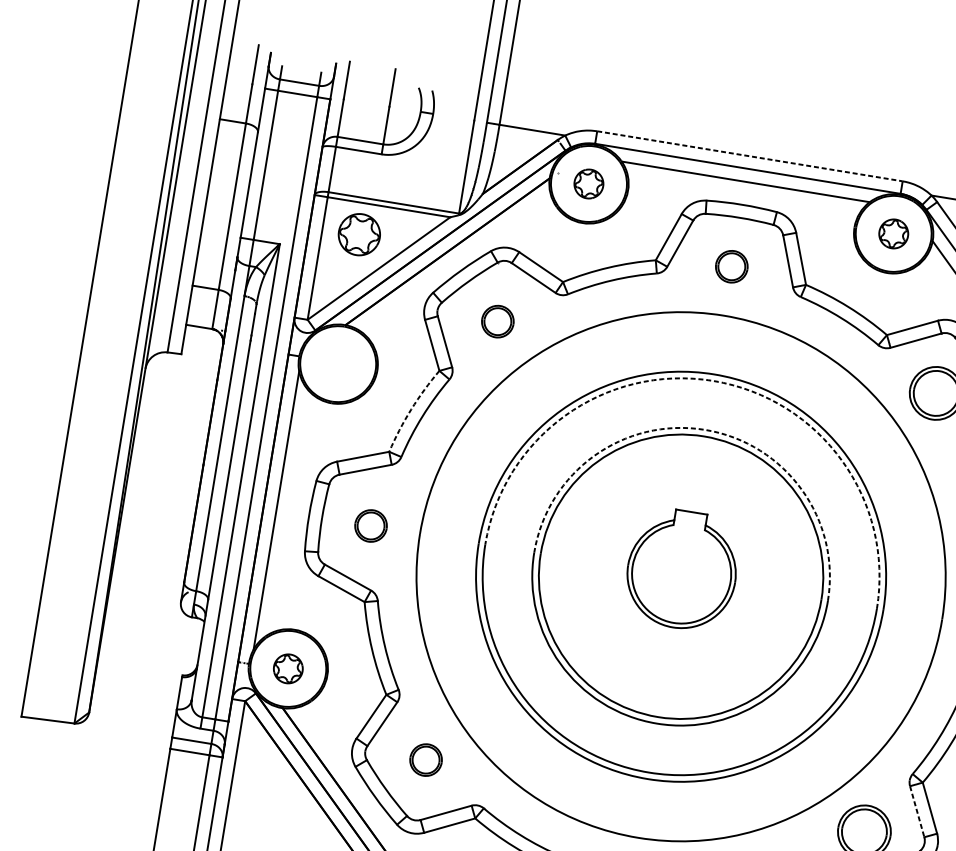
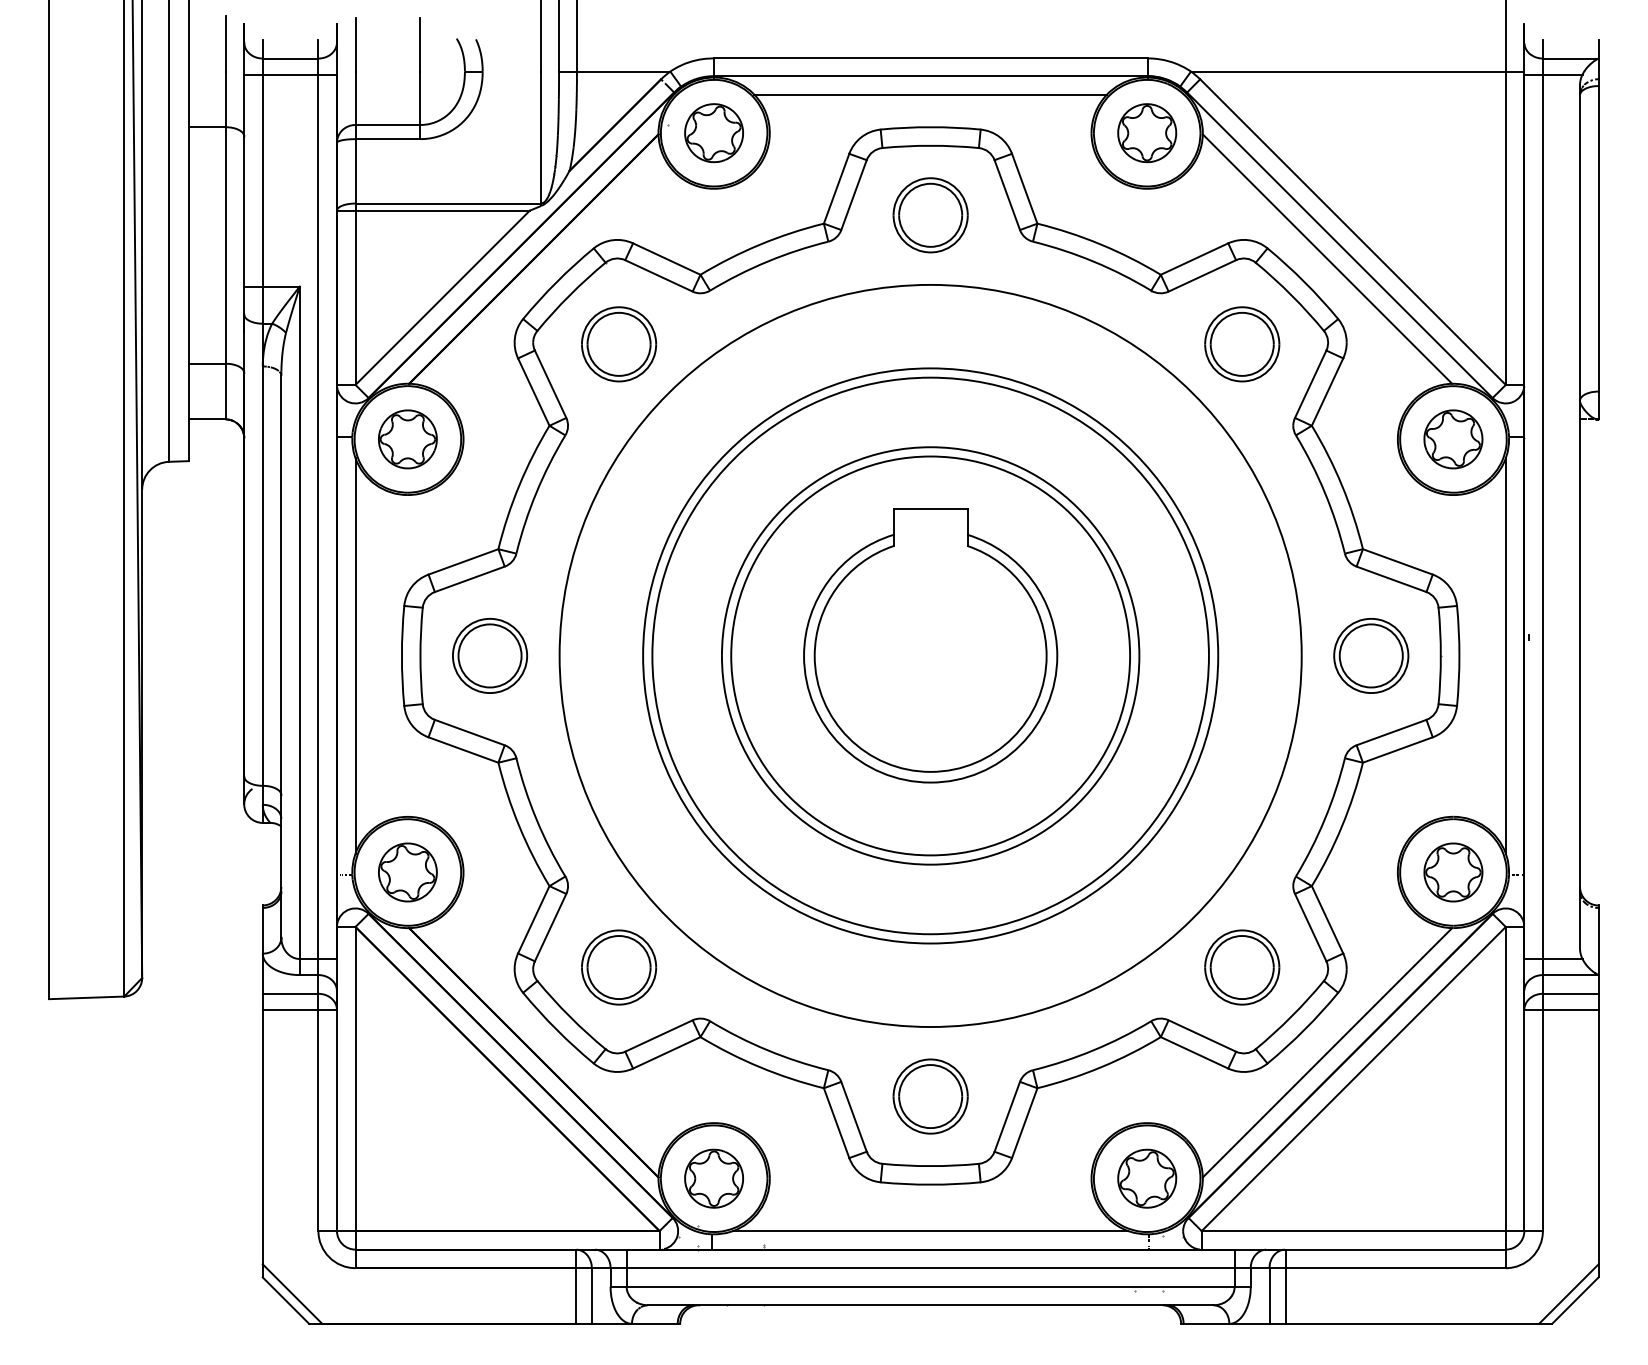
line: (750, 156) -> (931, 58), dashed -> solid
part: (588, 184) -> (713, 133), size x1.43
part: (359, 234) -> (407, 439), moved
part: (893, 234) -> (1147, 133), size x1.43
part: (731, 266) -> (930, 215), size x1.67
part: (498, 321) -> (619, 344), size x1.67
arc: (713, 380) -> (930, 377), dashed -> solid
arc: (411, 409) -> (519, 485), dashed -> solid
arc: (705, 430) -> (930, 447), dashed -> solid
part: (370, 525) -> (489, 655), size x1.67
part: (682, 569) -> (930, 645), size x1.67
part: (288, 668) -> (407, 872), size x1.43
part: (426, 760) -> (619, 967), size x1.67
line: (916, 812) -> (1310, 928), dashed -> solid

